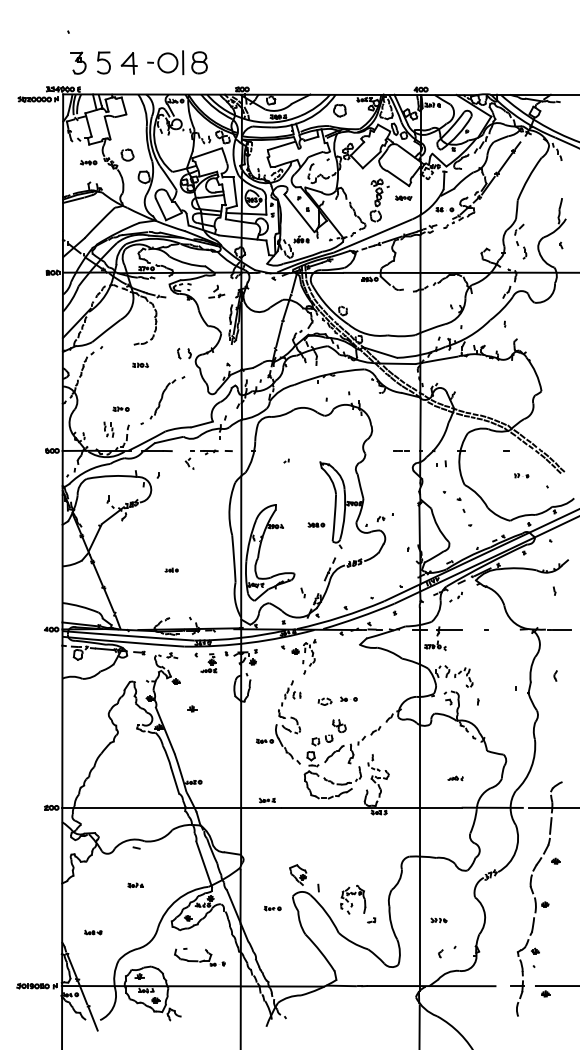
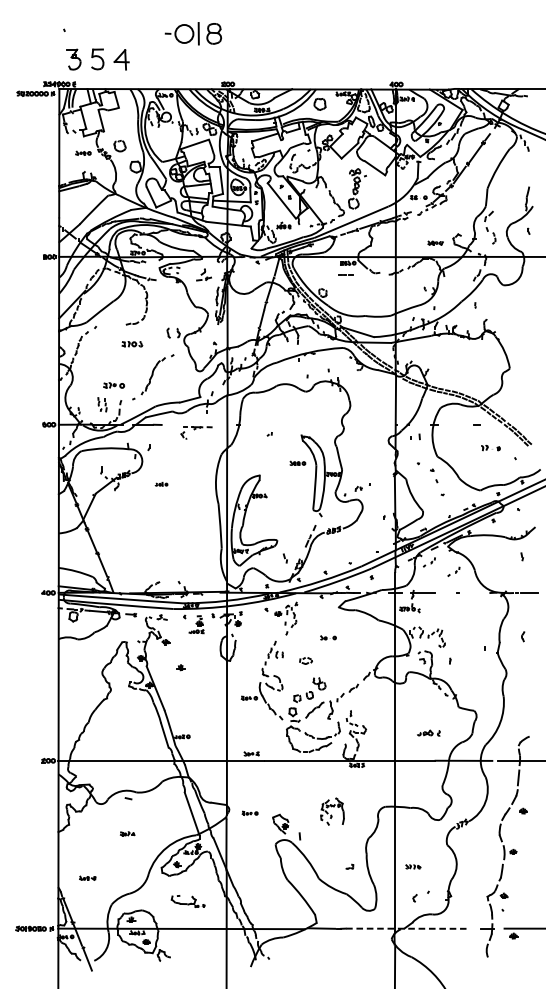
part: (177, 62) -> (193, 33), moved
part: (403, 197) -> (435, 242), moved
part: (140, 364) -> (132, 343), size x1.4
part: (120, 408) -> (113, 384), size x1.4
line: (401, 450) -> (345, 274), moved
part: (208, 459) -> (196, 432), size x0.7
part: (521, 475) -> (491, 447), size x1.4
part: (316, 524) -> (297, 462), moved
part: (171, 569) -> (161, 483), moved
part: (481, 606) -> (453, 571), added
part: (348, 698) -> (328, 637), moved
part: (455, 778) -> (428, 733), size x1.6
part: (353, 899) -> (332, 811), moved
part: (272, 908) -> (249, 813), moved
part: (199, 956) -> (187, 900), size x0.7
line: (431, 986) -> (406, 929), solid -> dashed

